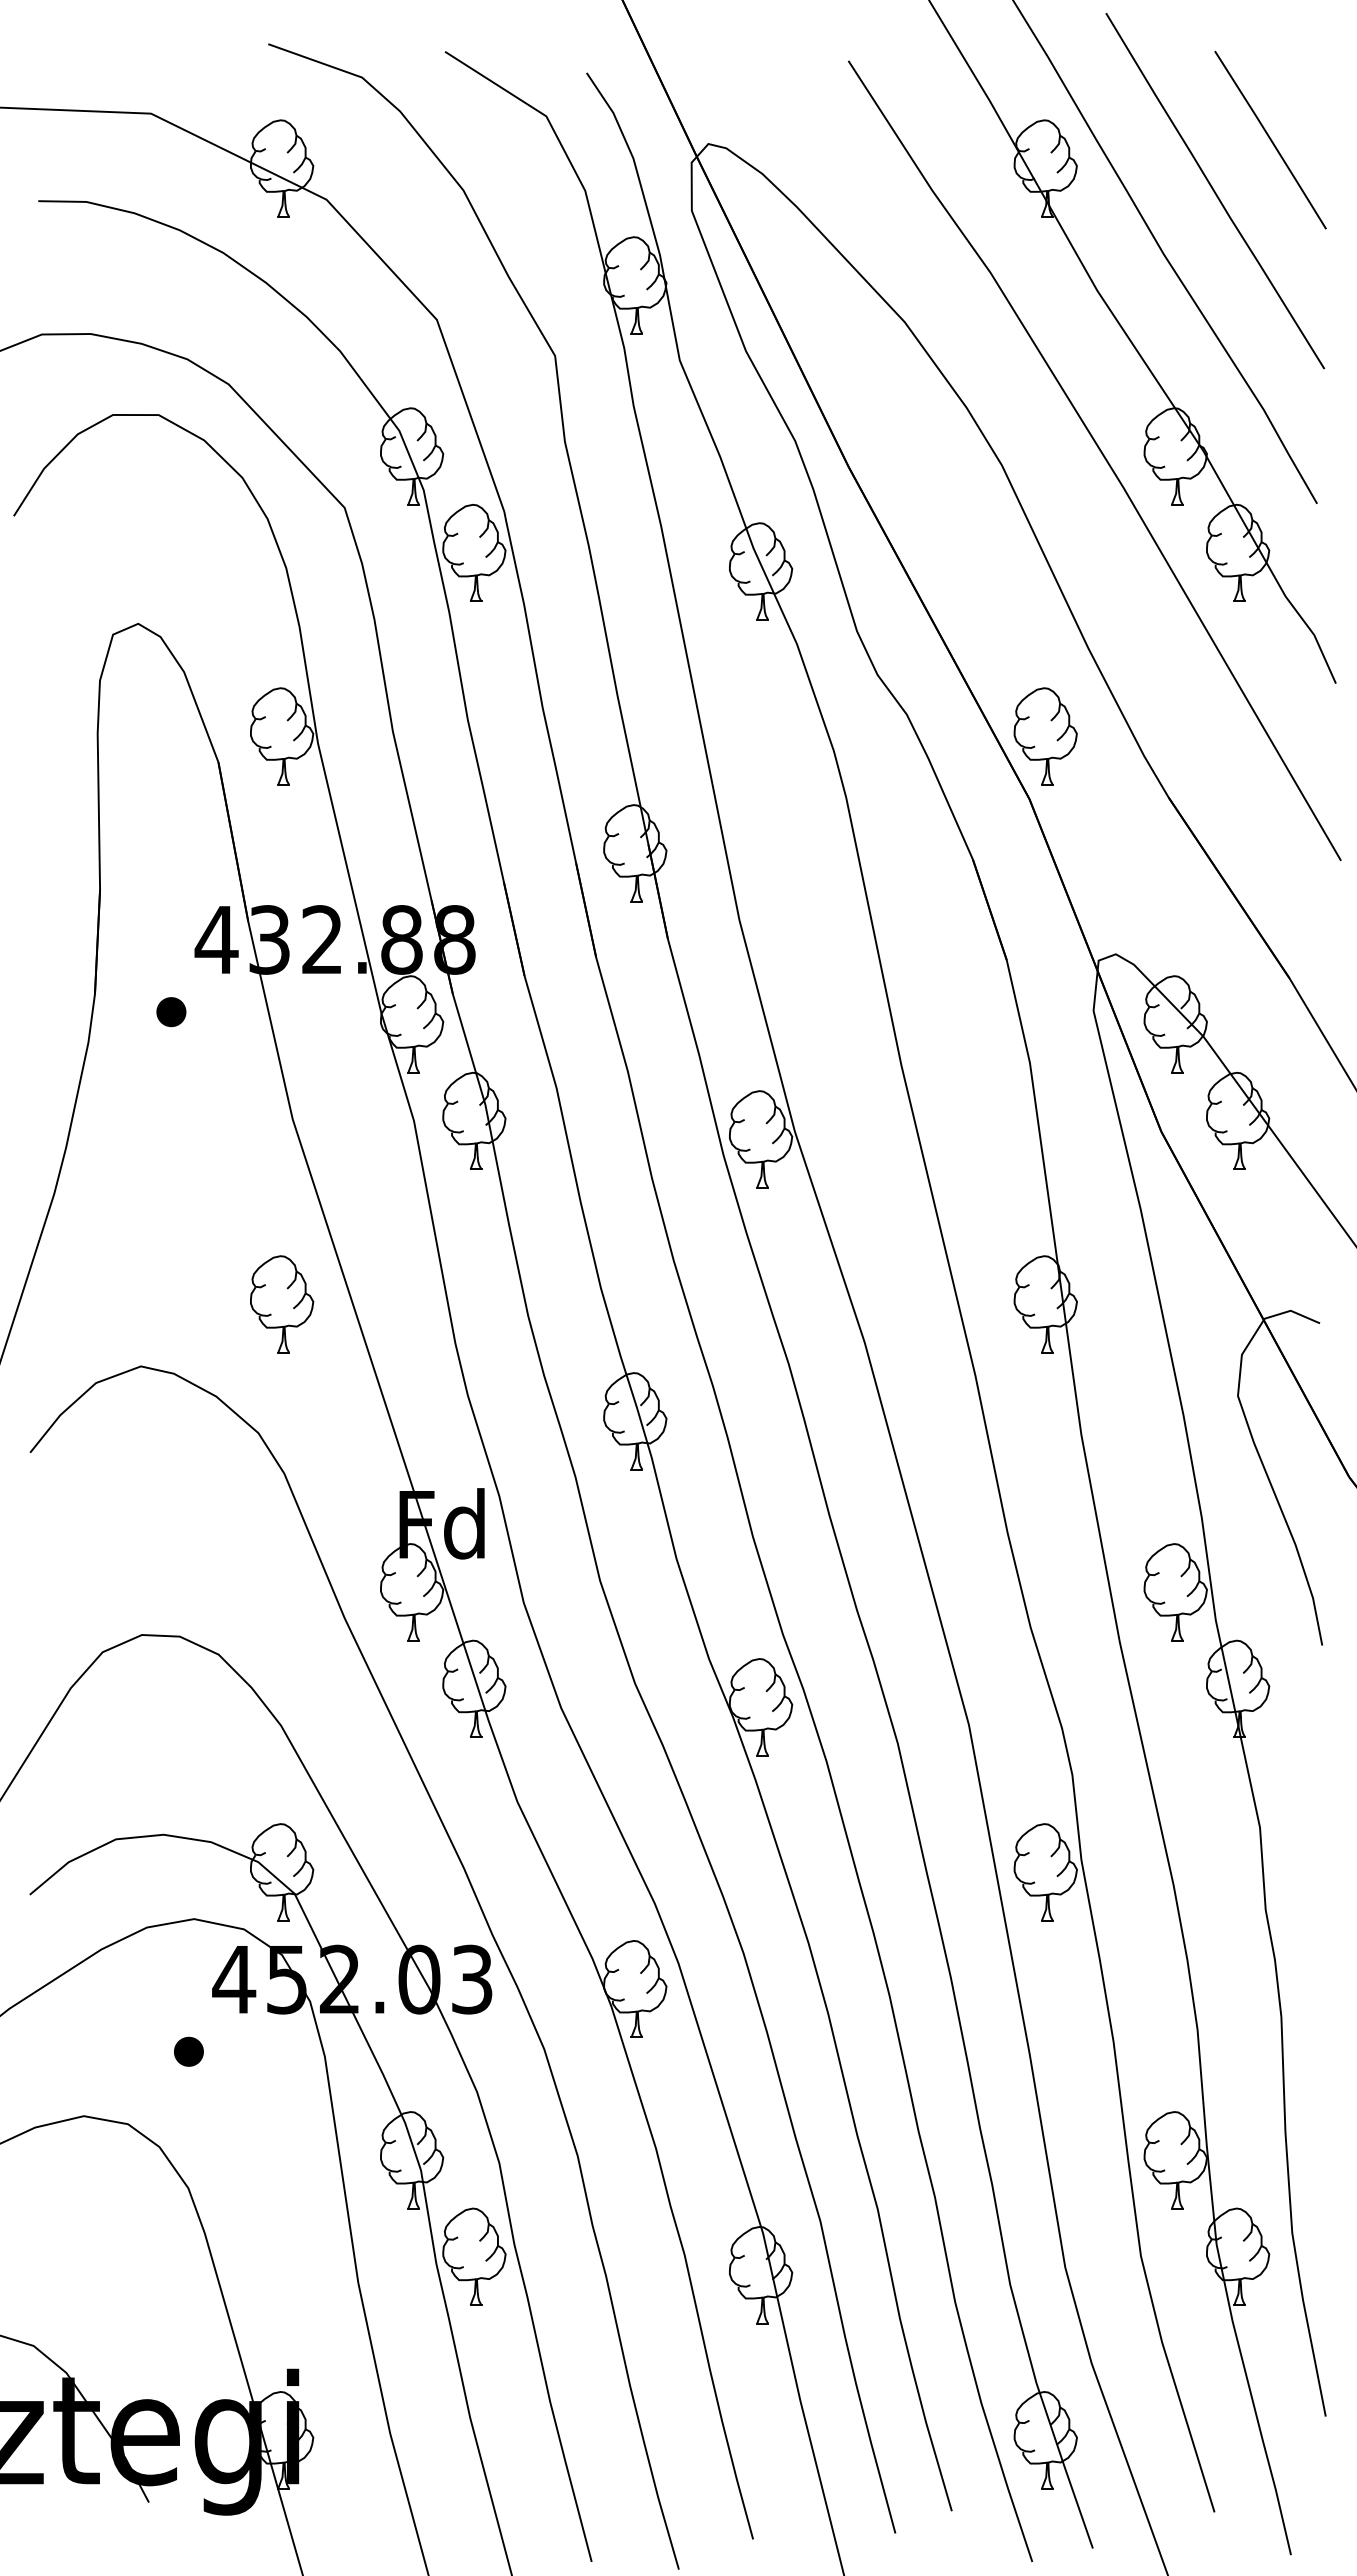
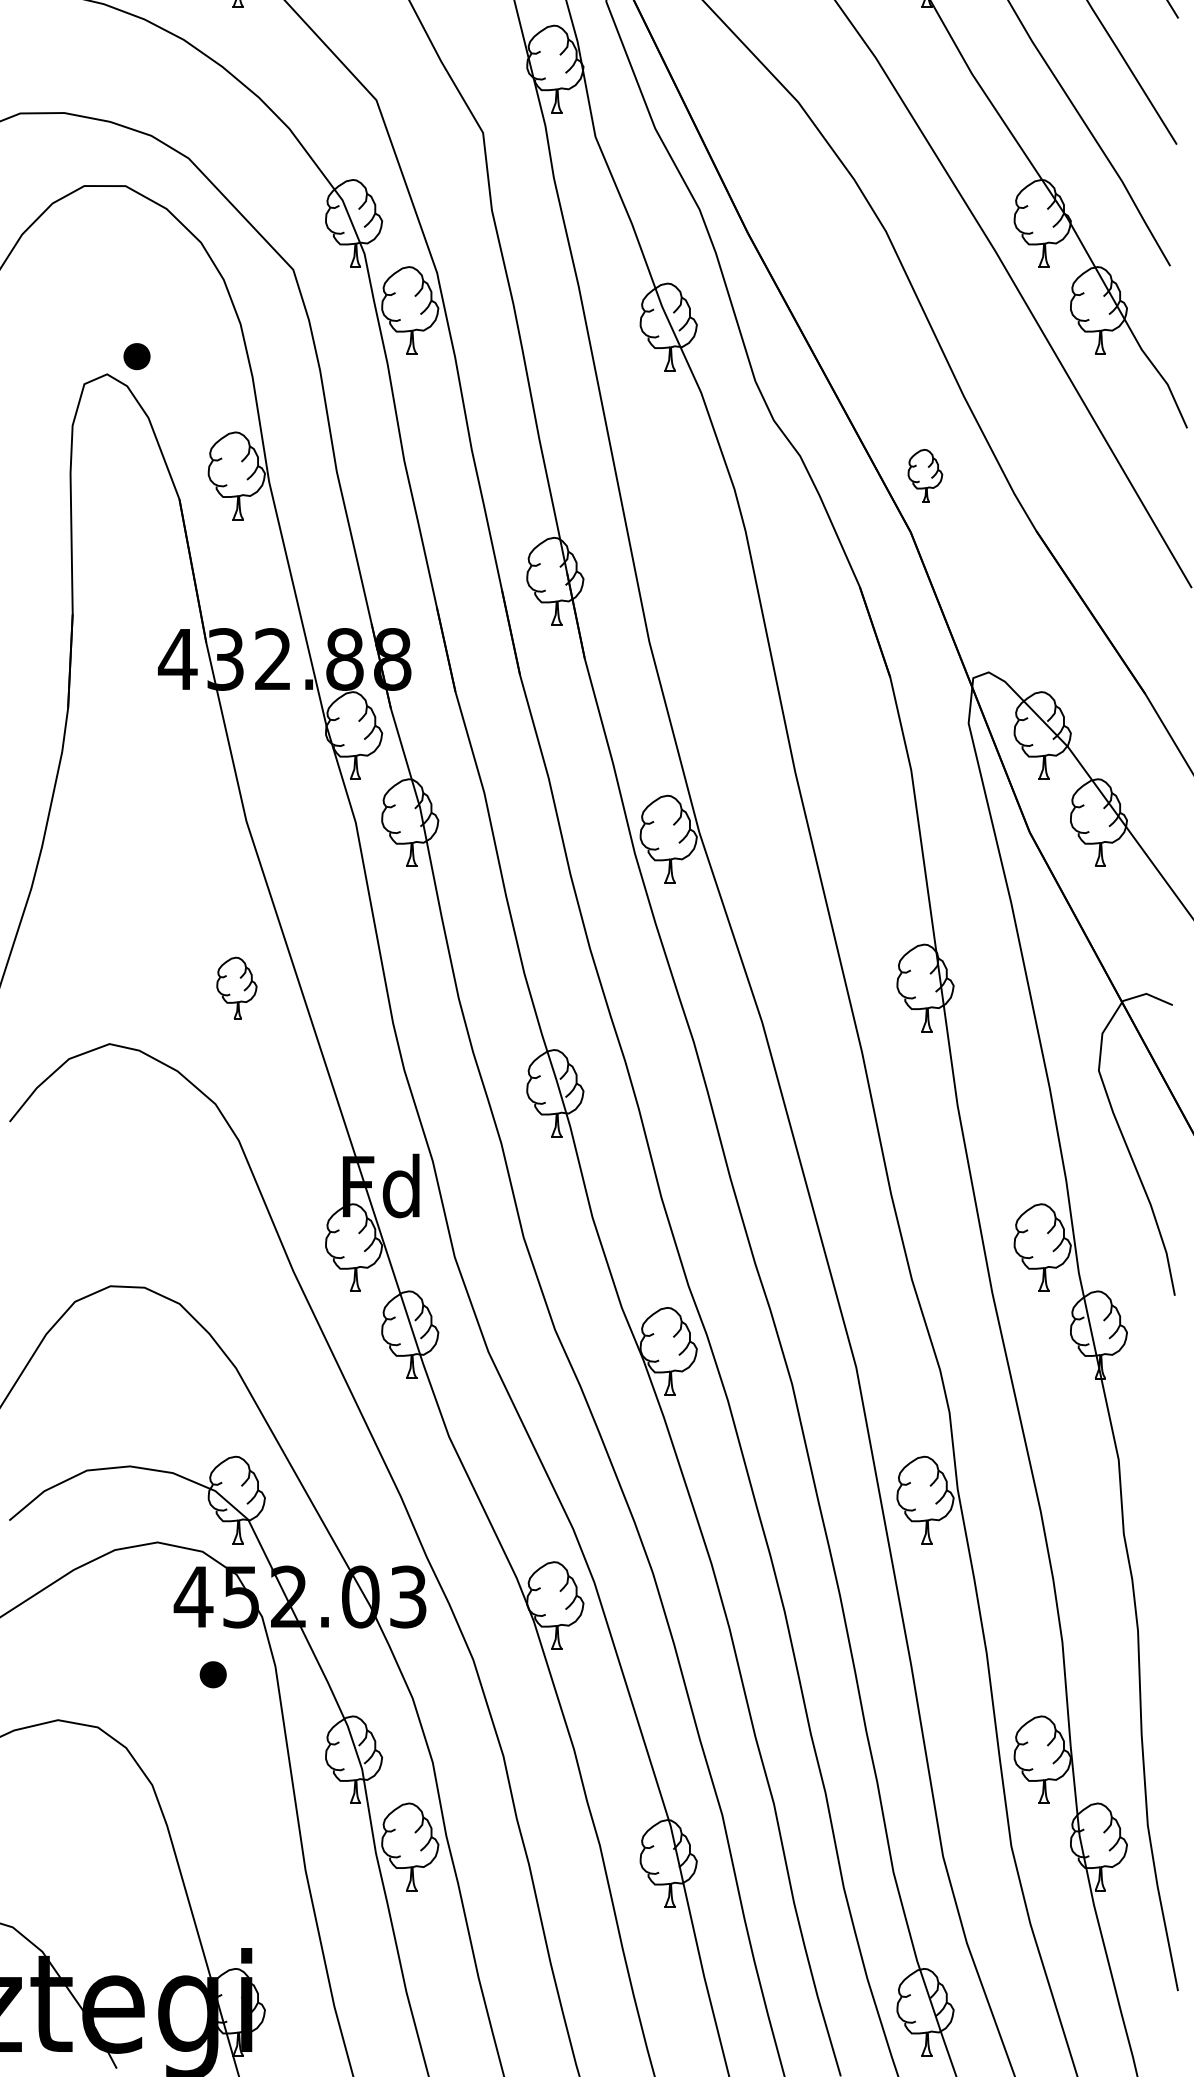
part: (1045, 736) -> (925, 475), size x0.6
part: (171, 1012) -> (137, 356), moved
part: (282, 1304) -> (237, 988), size x0.7
part: (188, 2051) -> (212, 1674), moved

